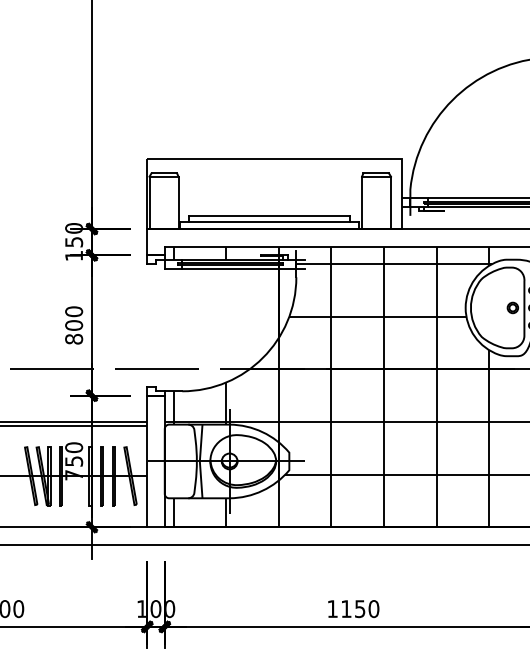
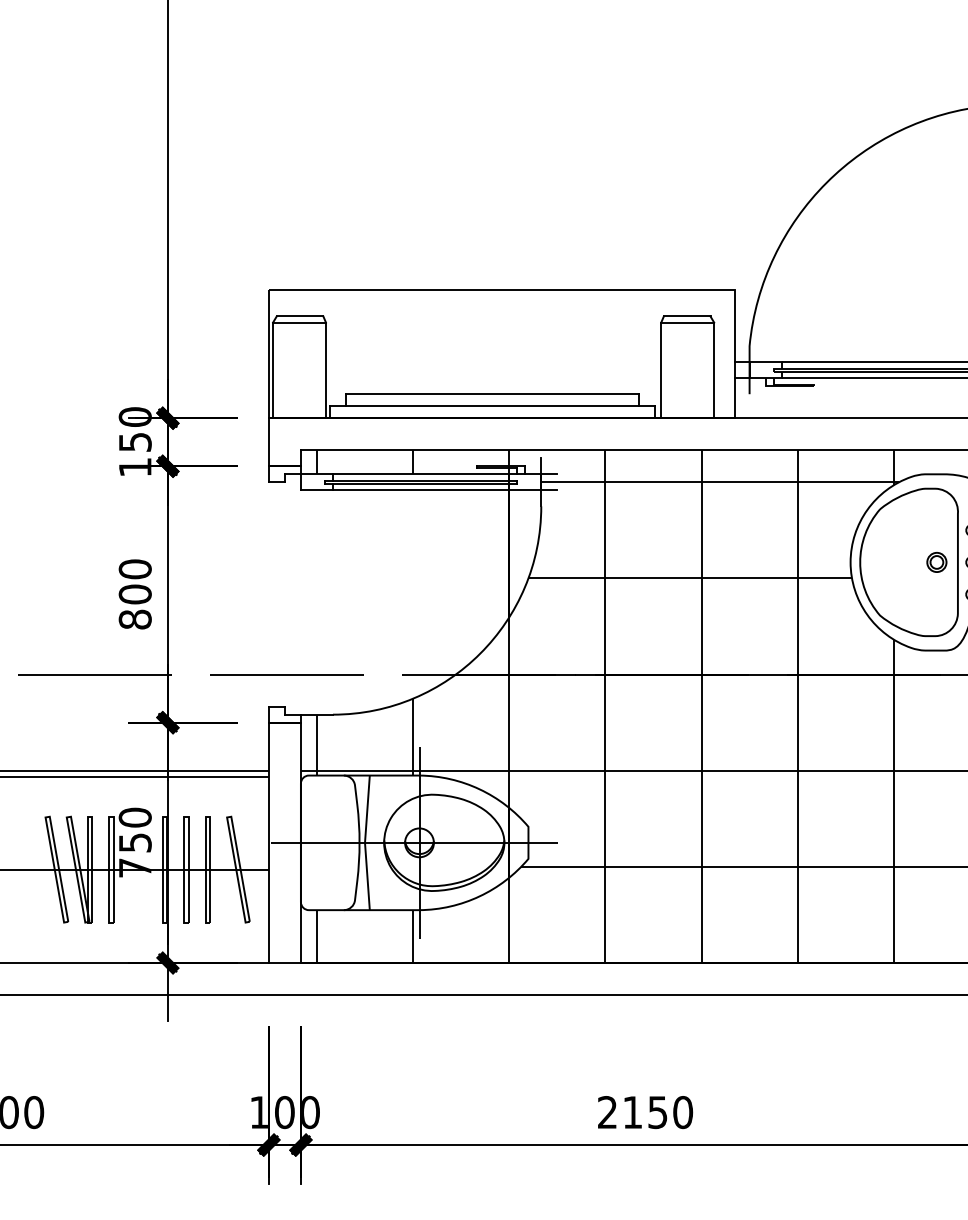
text: (332, 608) -> (607, 1111), 1150 -> 2150

